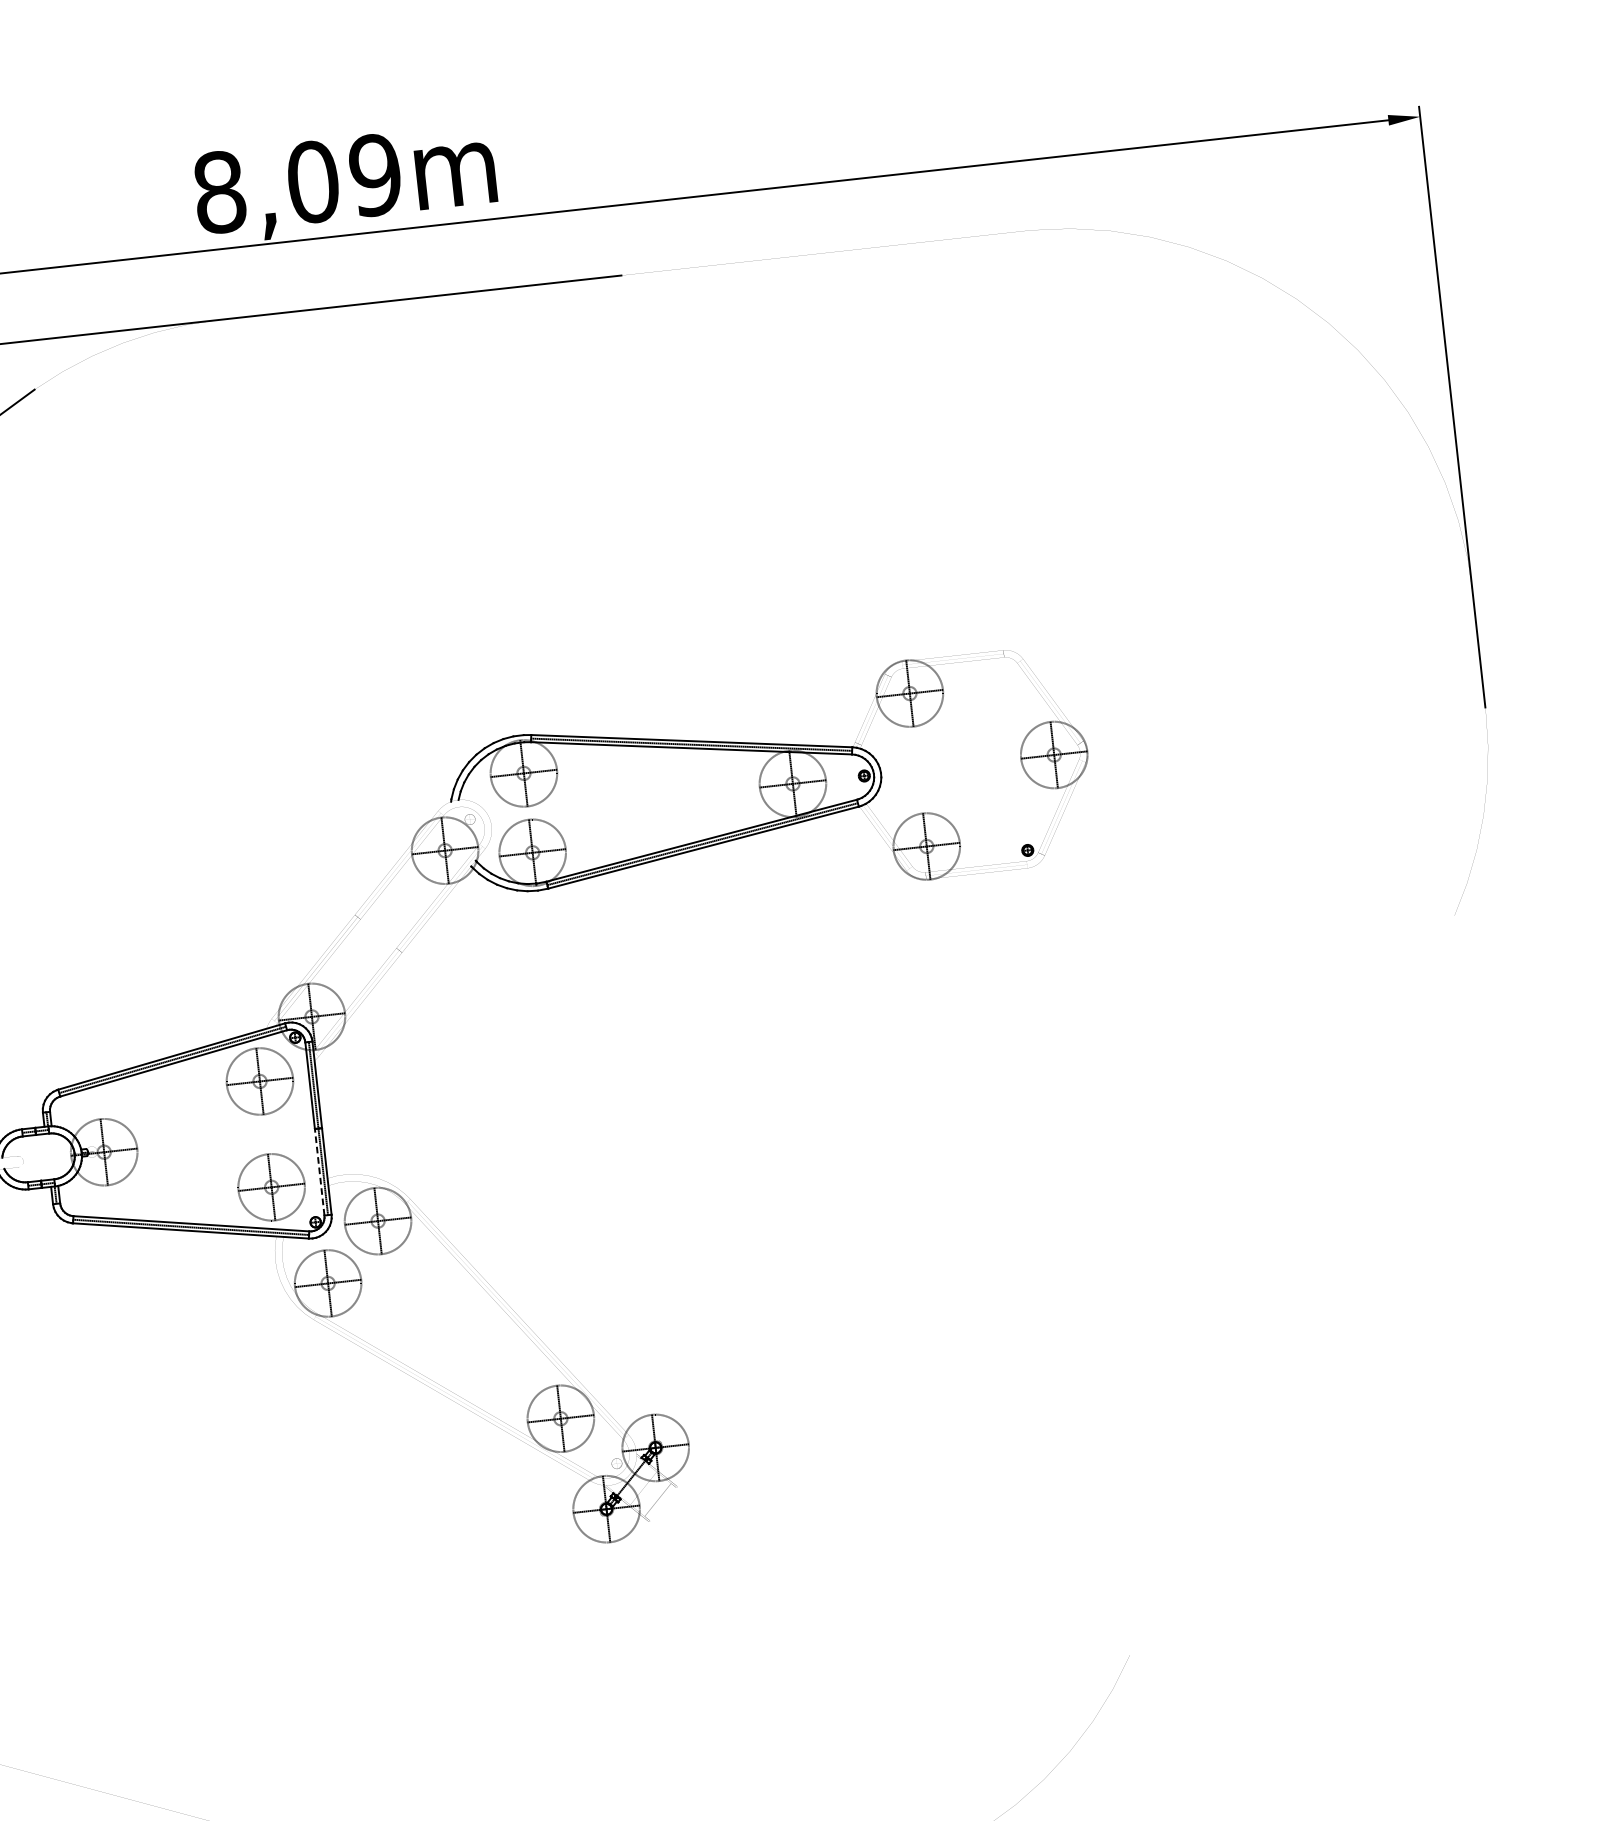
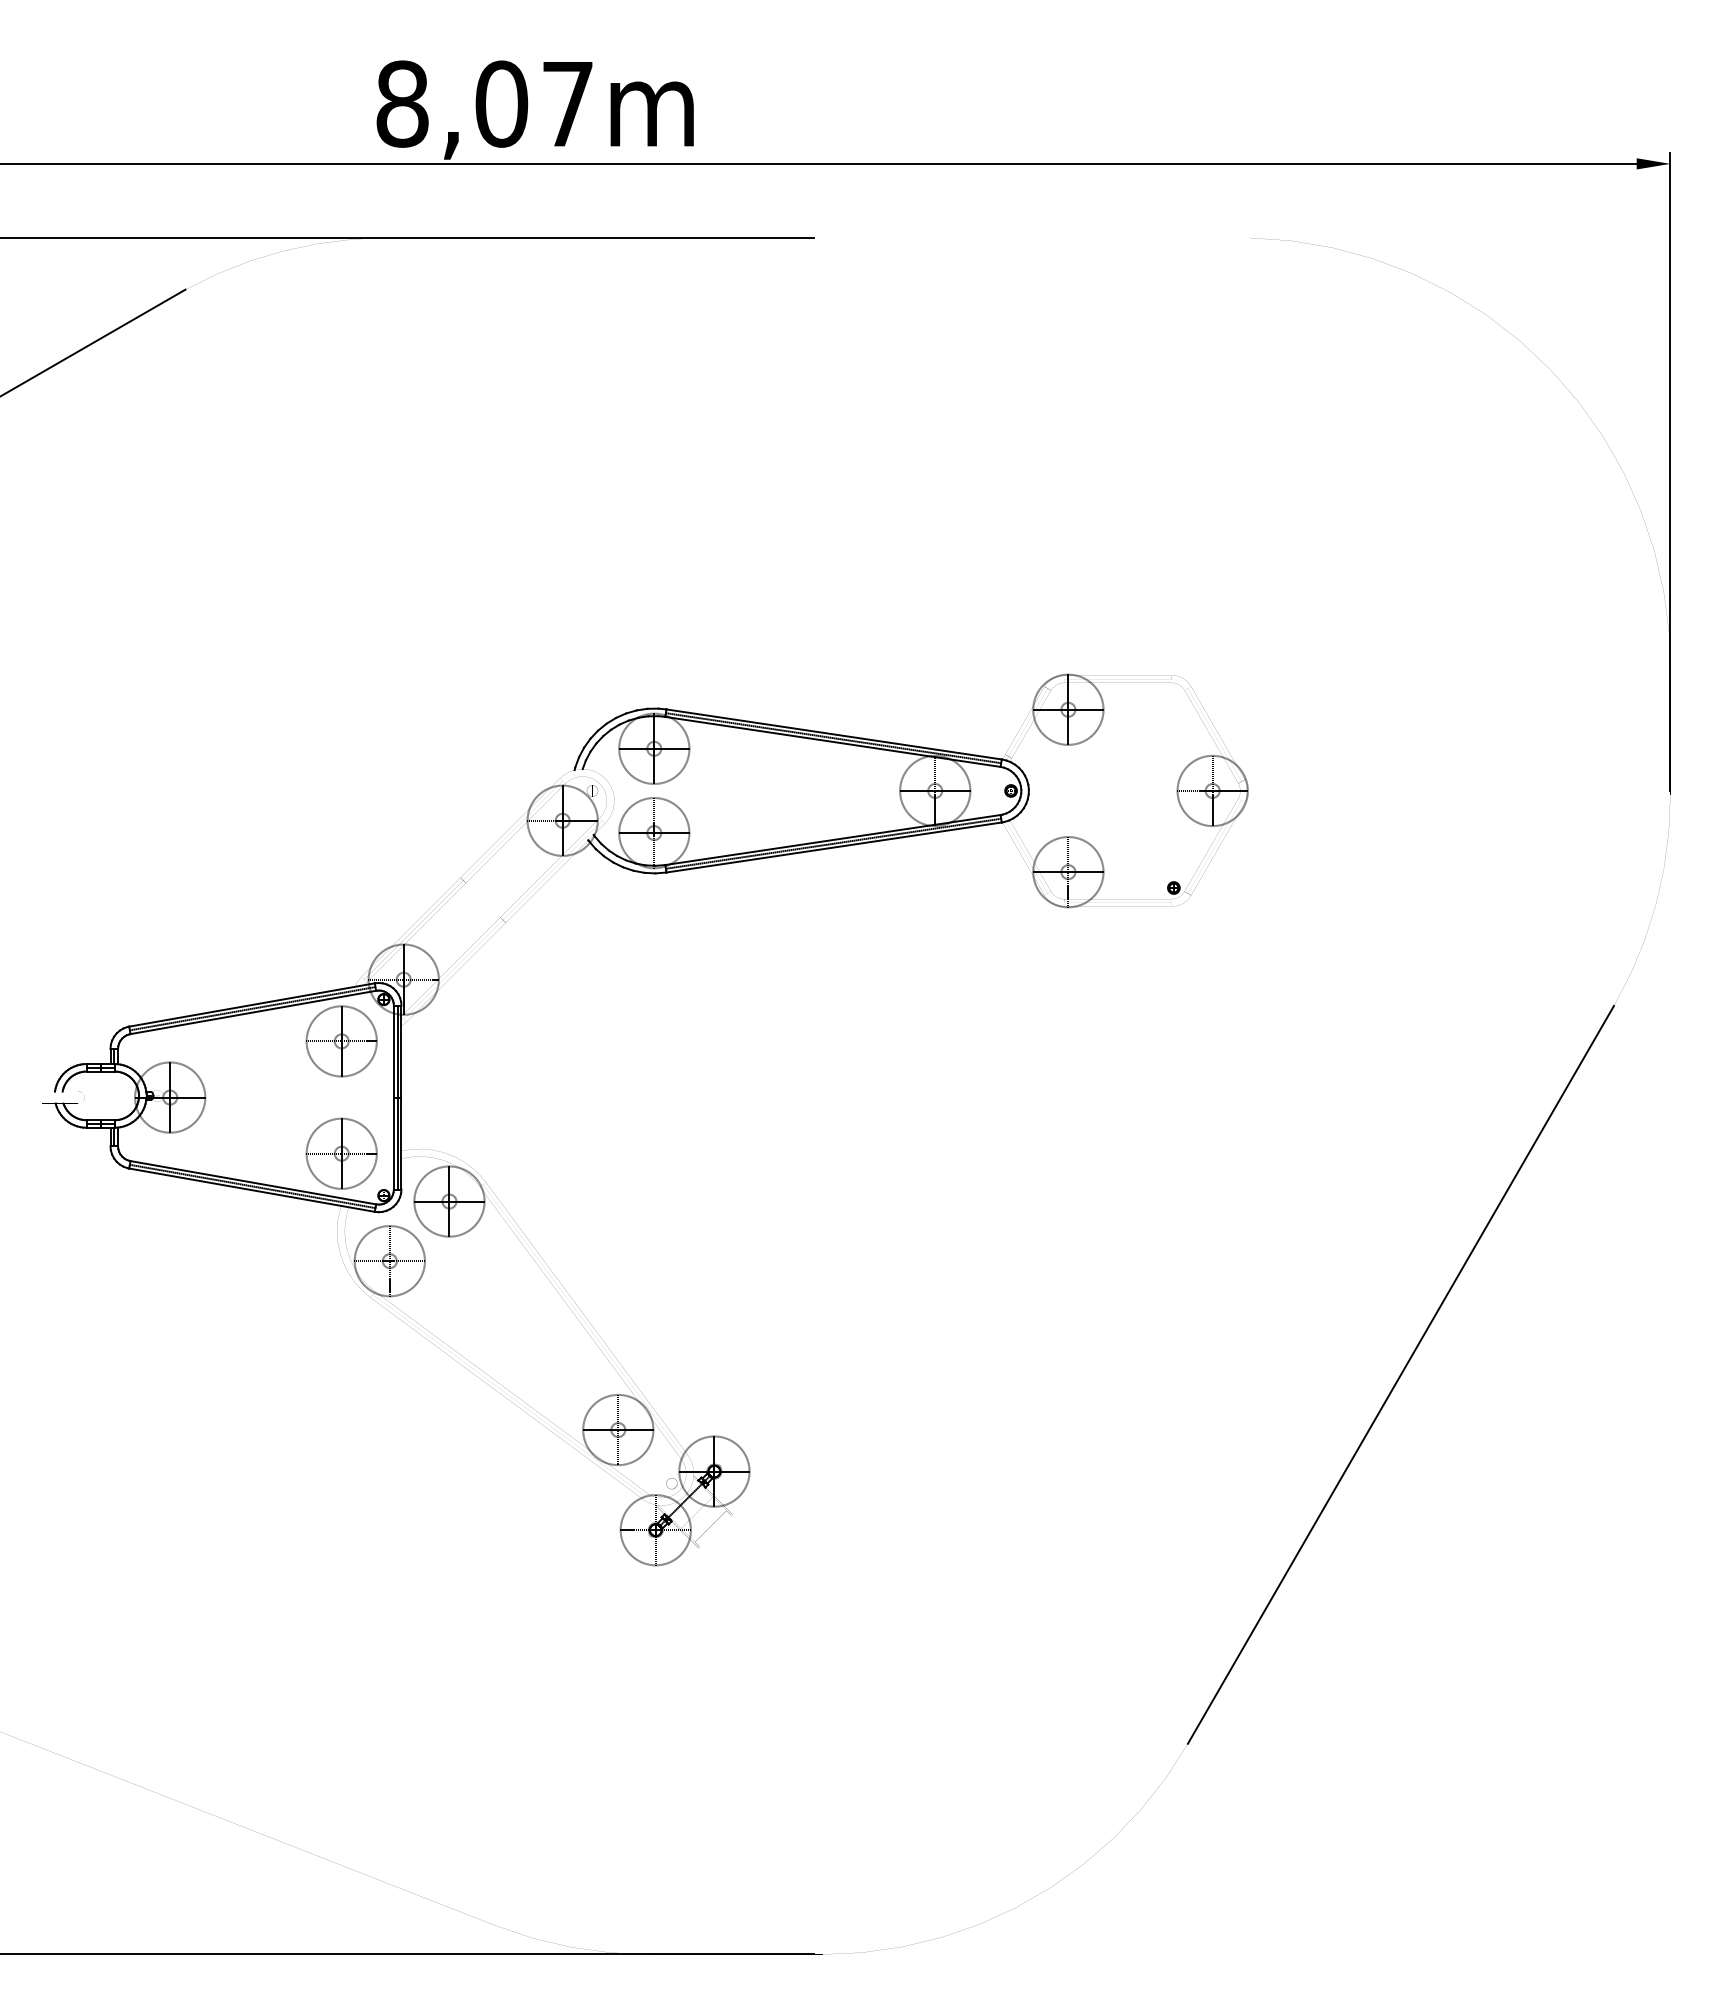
text: (375, 174) -> (567, 103), 8,09m -> 8,07m
line: (319, 1172) -> (393, 1143), dashed -> solid
line: (1291, 1285) -> (1400, 1374), added

